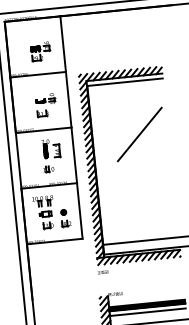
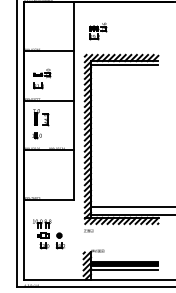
part: (40, 52) -> (98, 31), moved
part: (46, 104) -> (42, 78), moved
line: (138, 134) -> (132, 112), removed
part: (51, 156) -> (40, 124), moved
part: (51, 212) -> (48, 234), moved

